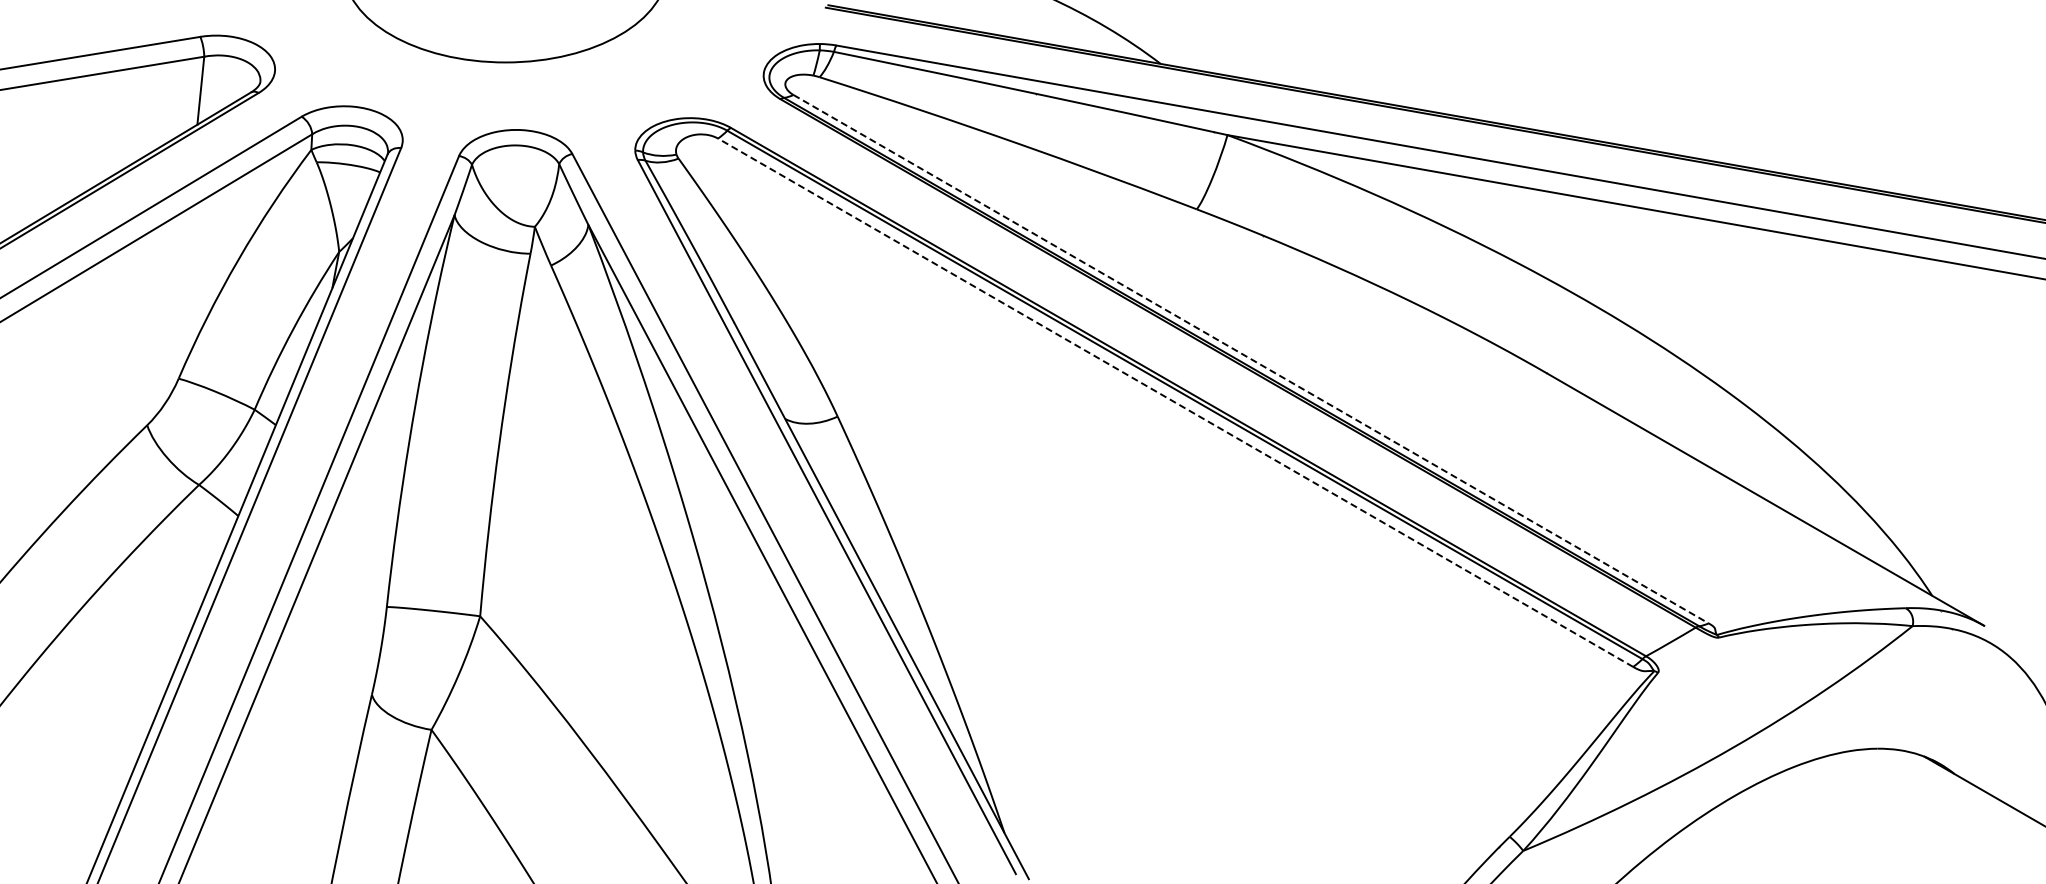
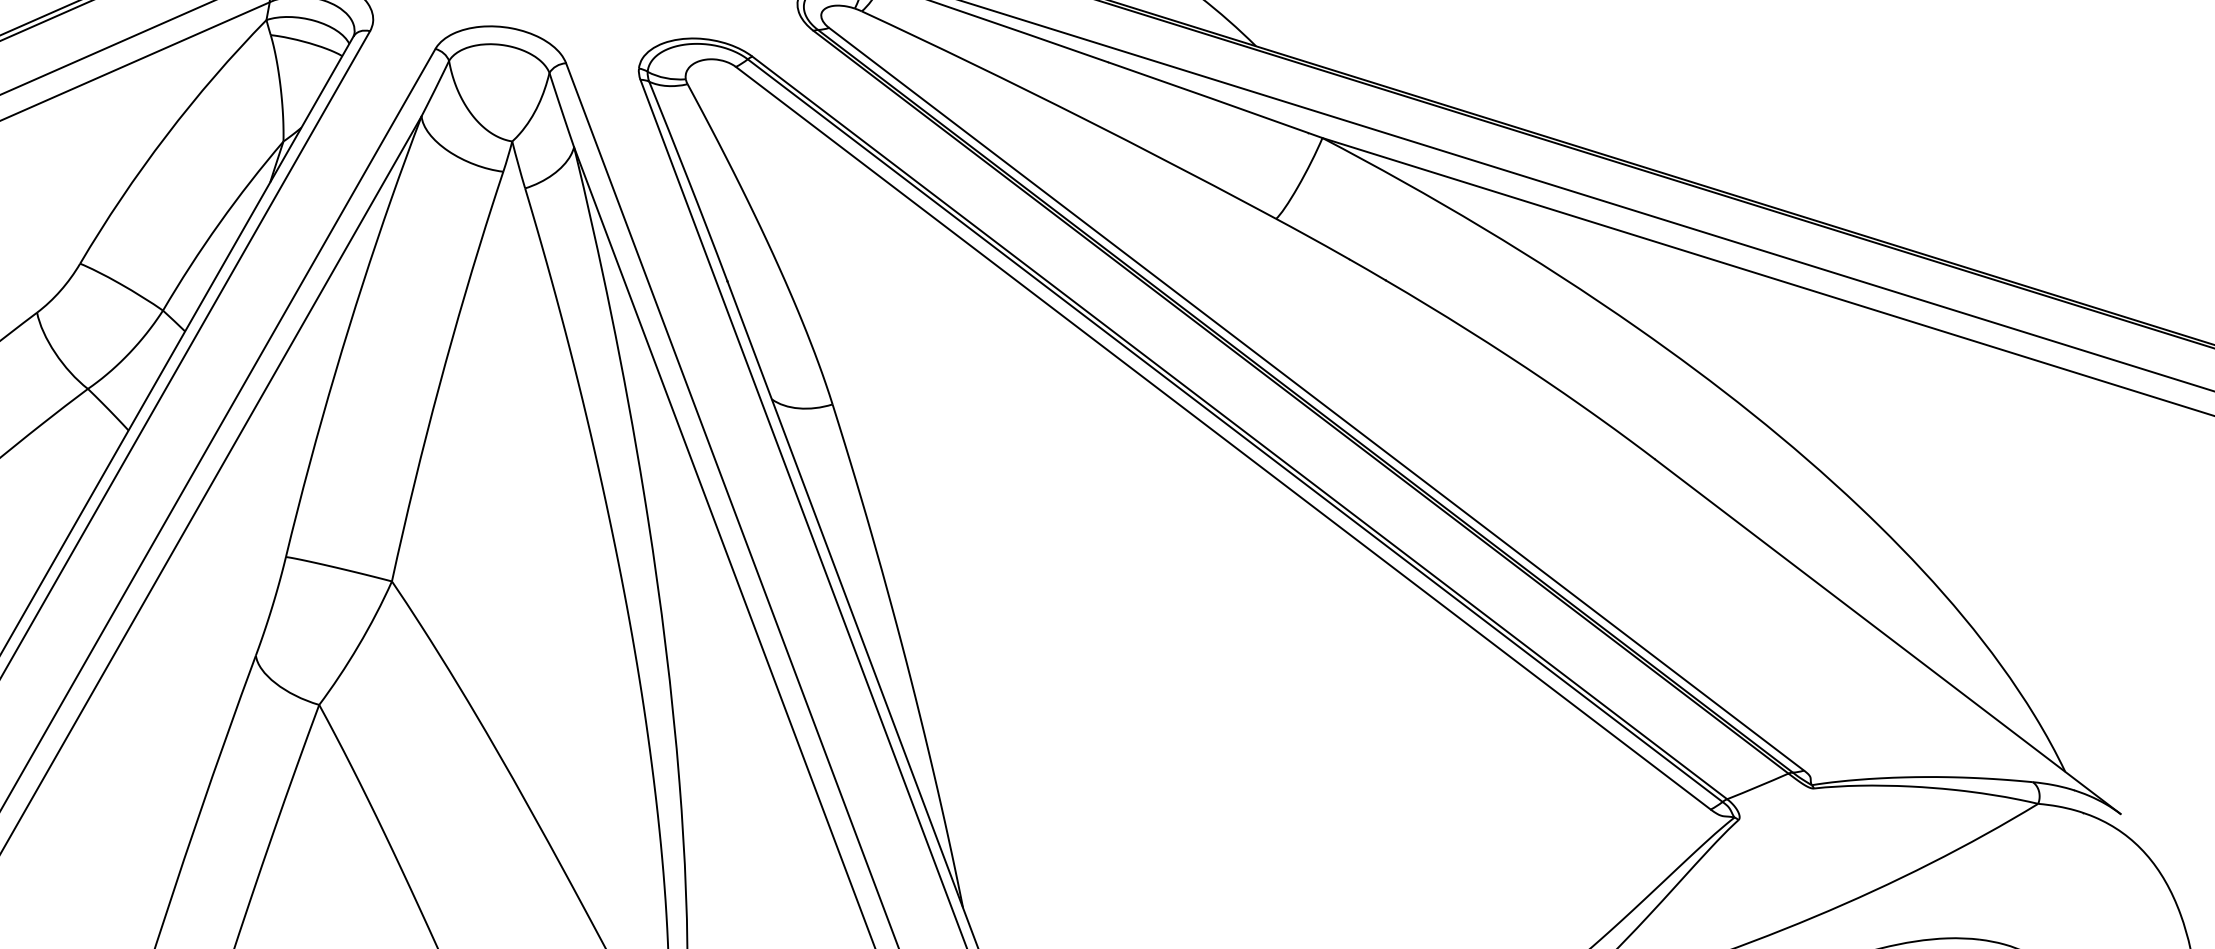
line: (1251, 359) -> (1317, 399), dashed -> solid
line: (1175, 402) -> (1223, 437), dashed -> solid

